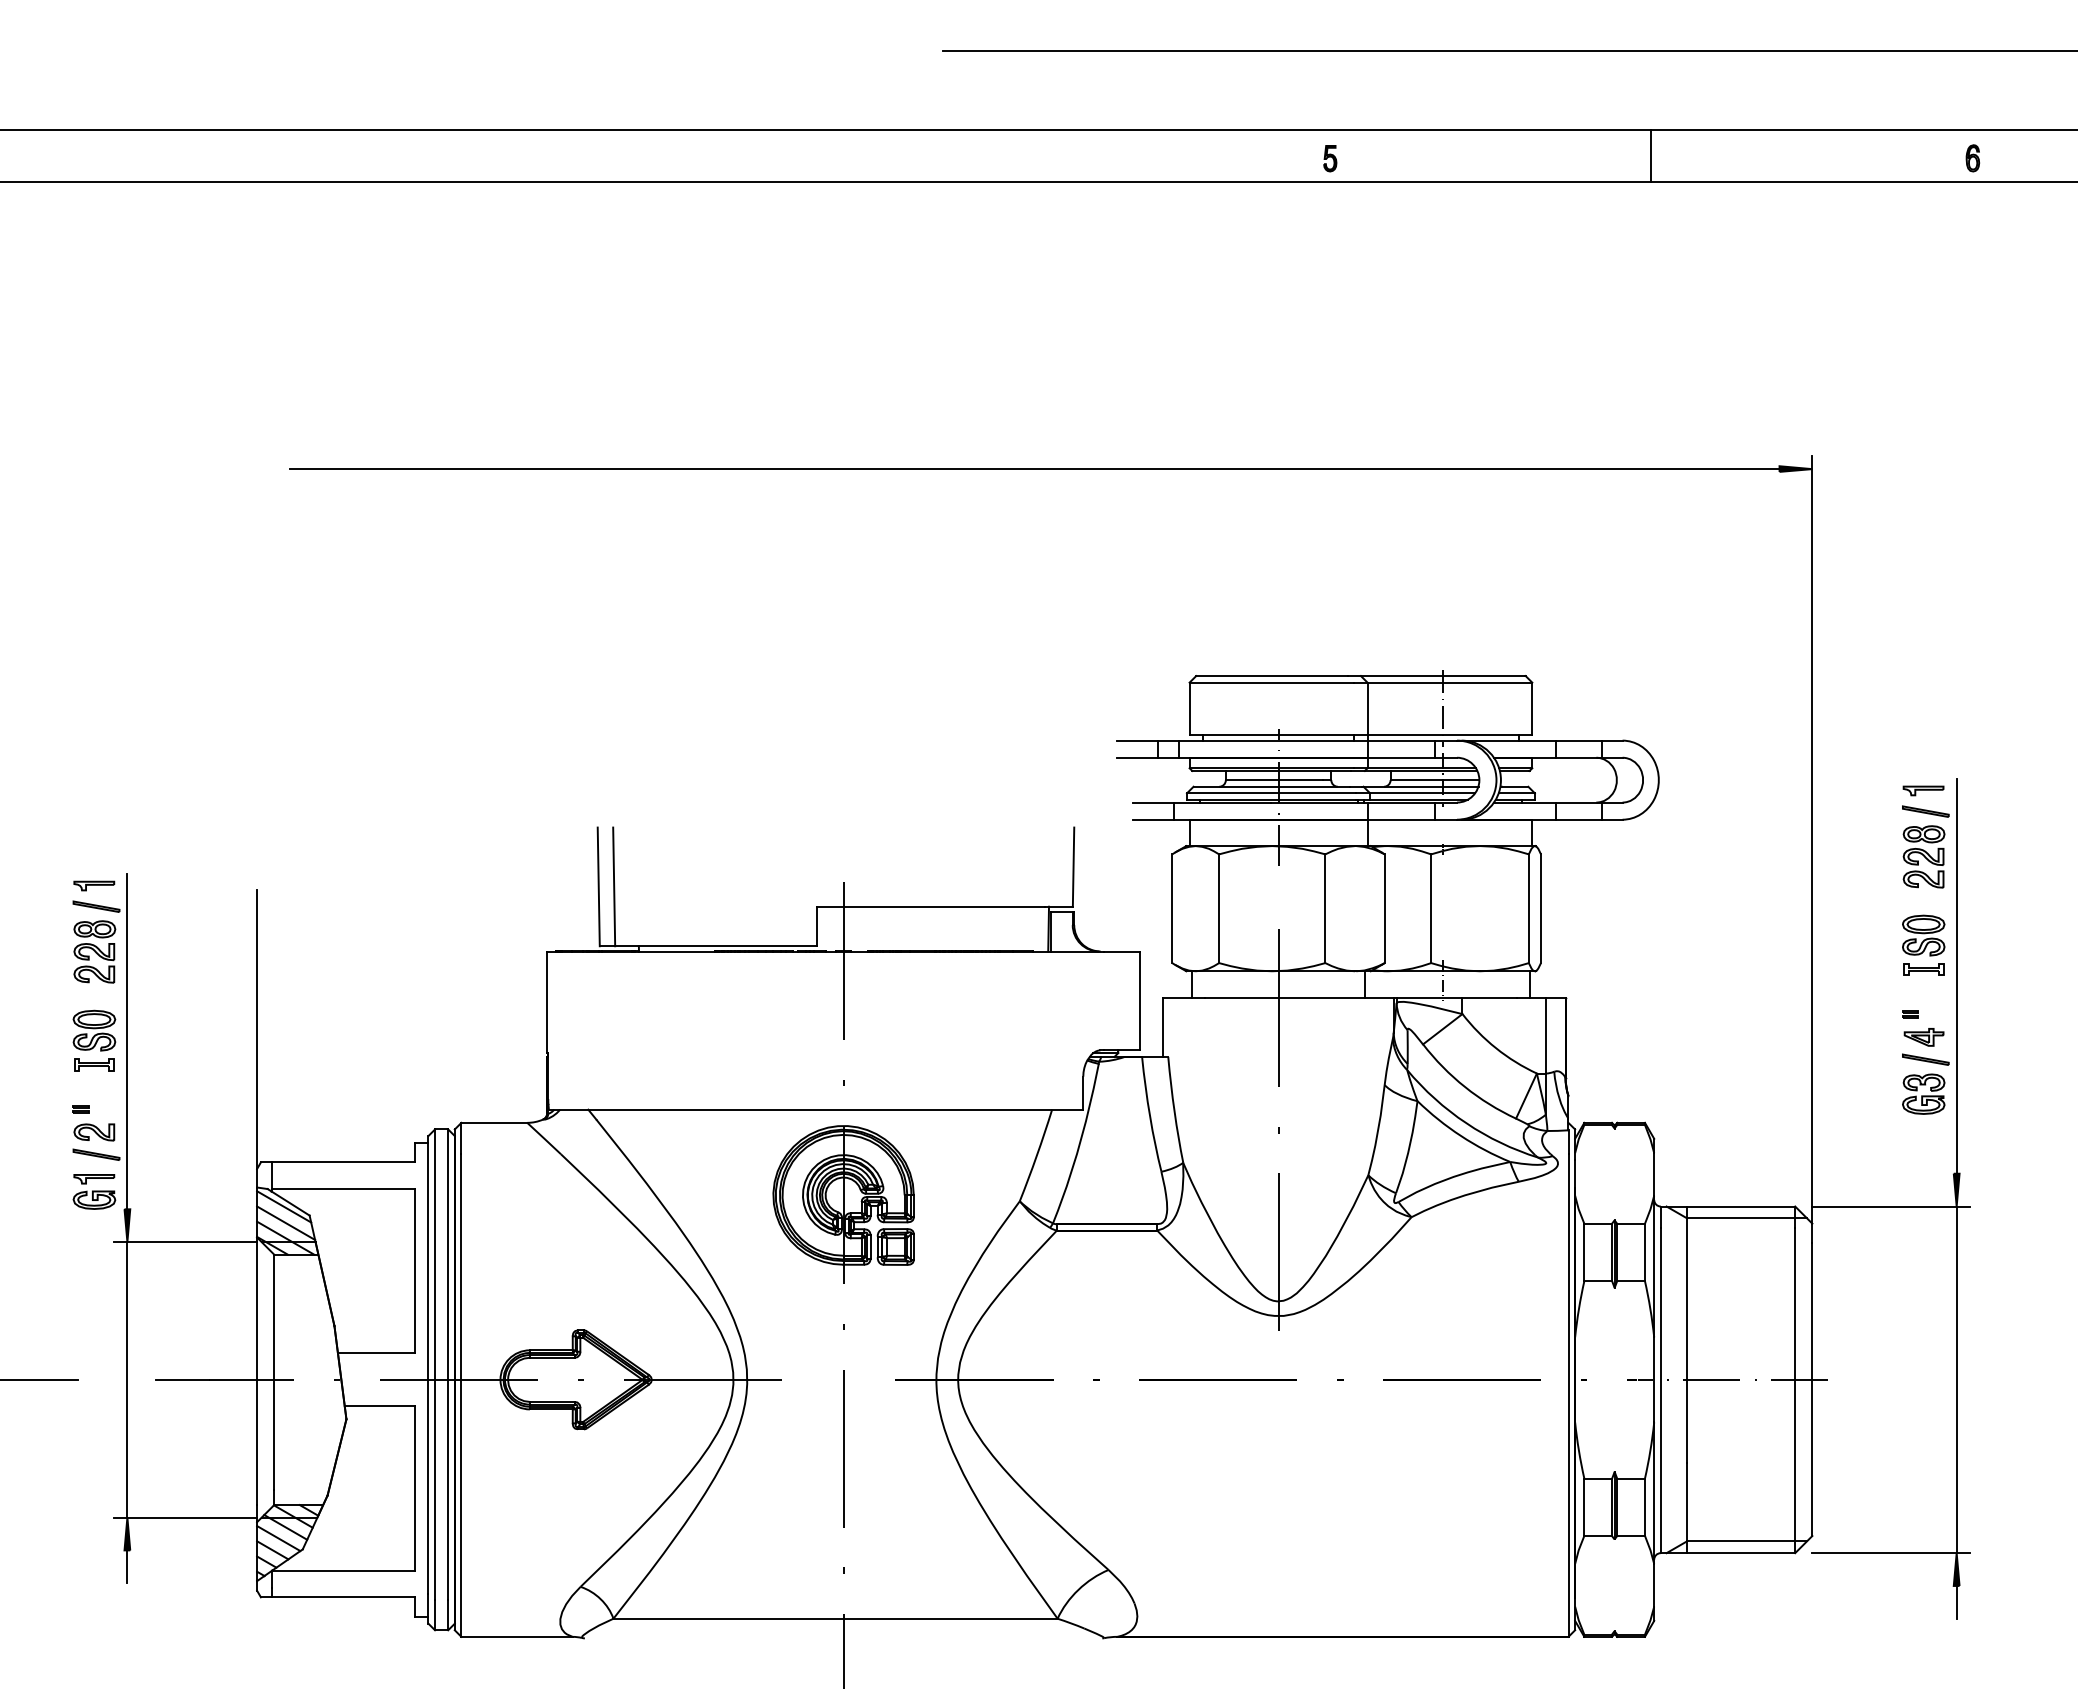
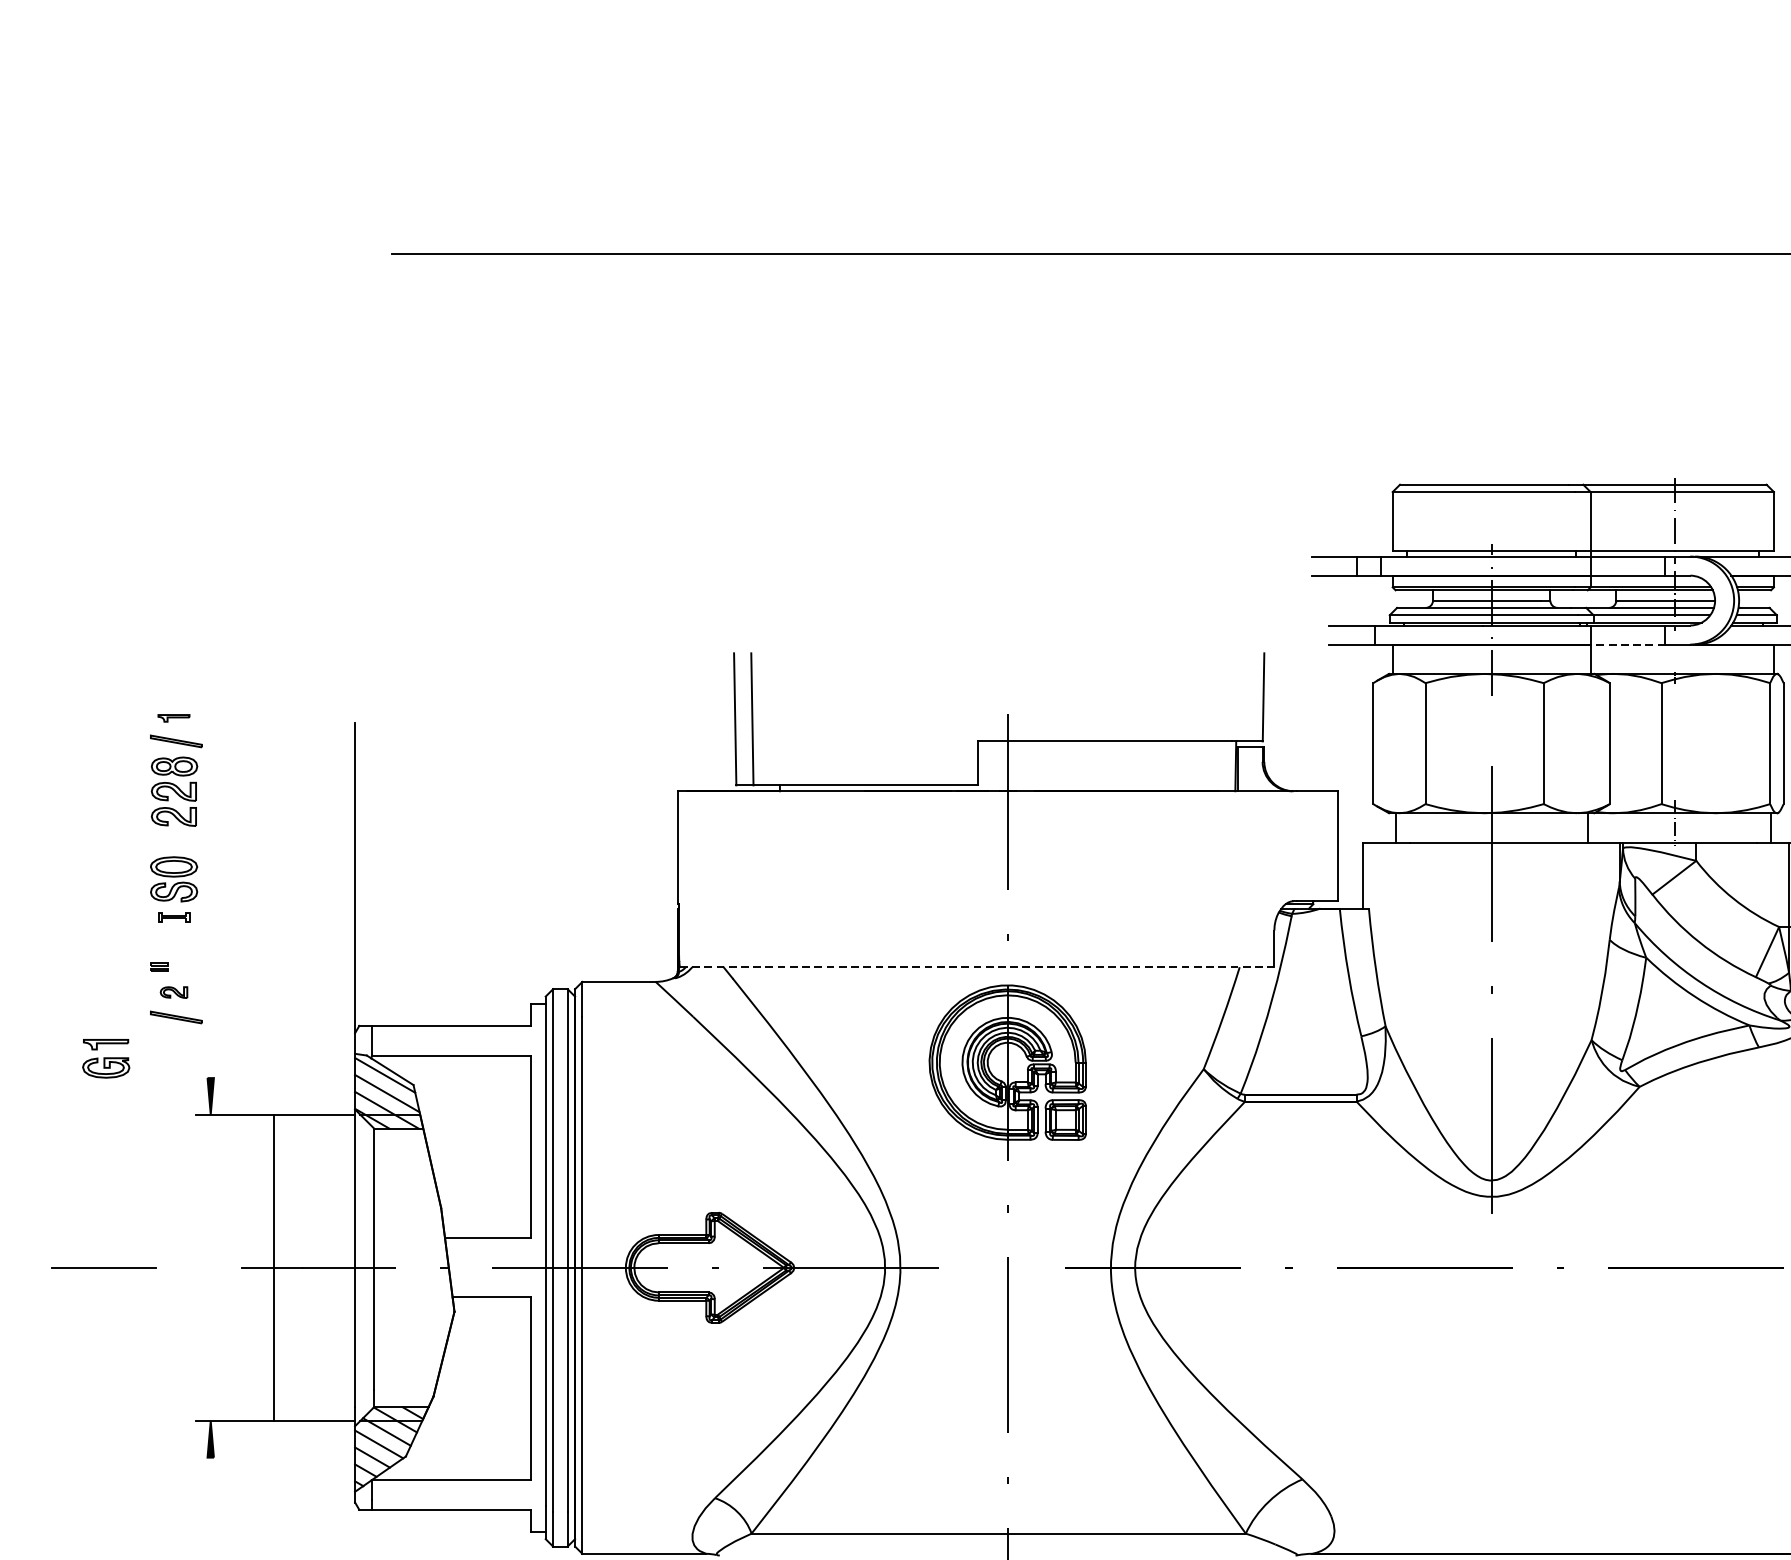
line: (1400, 819) -> (1627, 644), solid -> dashed
part: (94, 885) -> (174, 717), size x0.7
line: (127, 1041) -> (210, 891), removed
part: (94, 1064) -> (174, 916), size x0.7
line: (816, 1109) -> (977, 967), solid -> dashed
part: (94, 1132) -> (174, 992), size x0.6
part: (94, 1191) -> (106, 1058), moved
line: (127, 1379) -> (274, 1267), moved
line: (127, 1566) -> (210, 1475), removed

